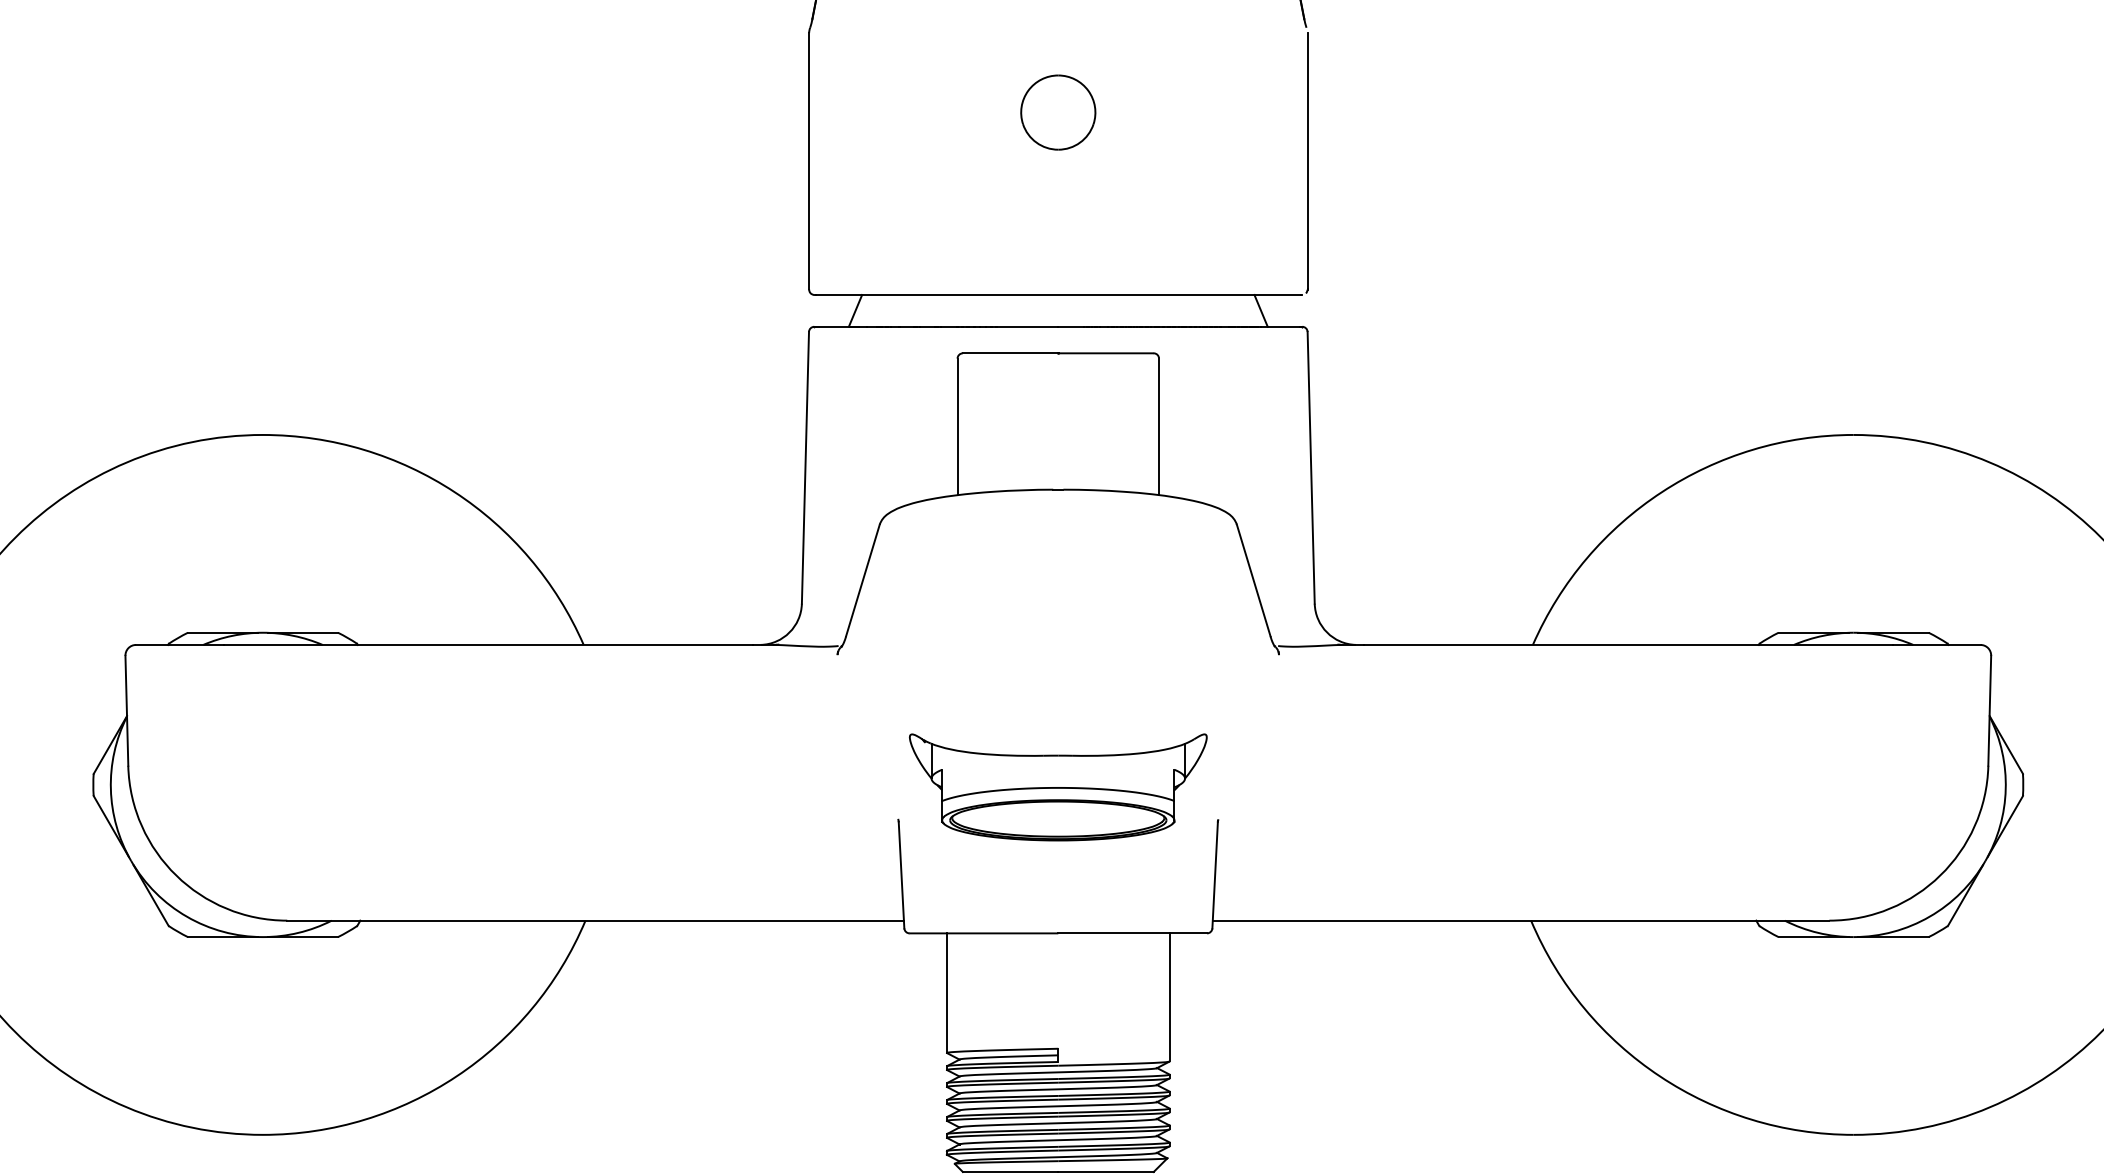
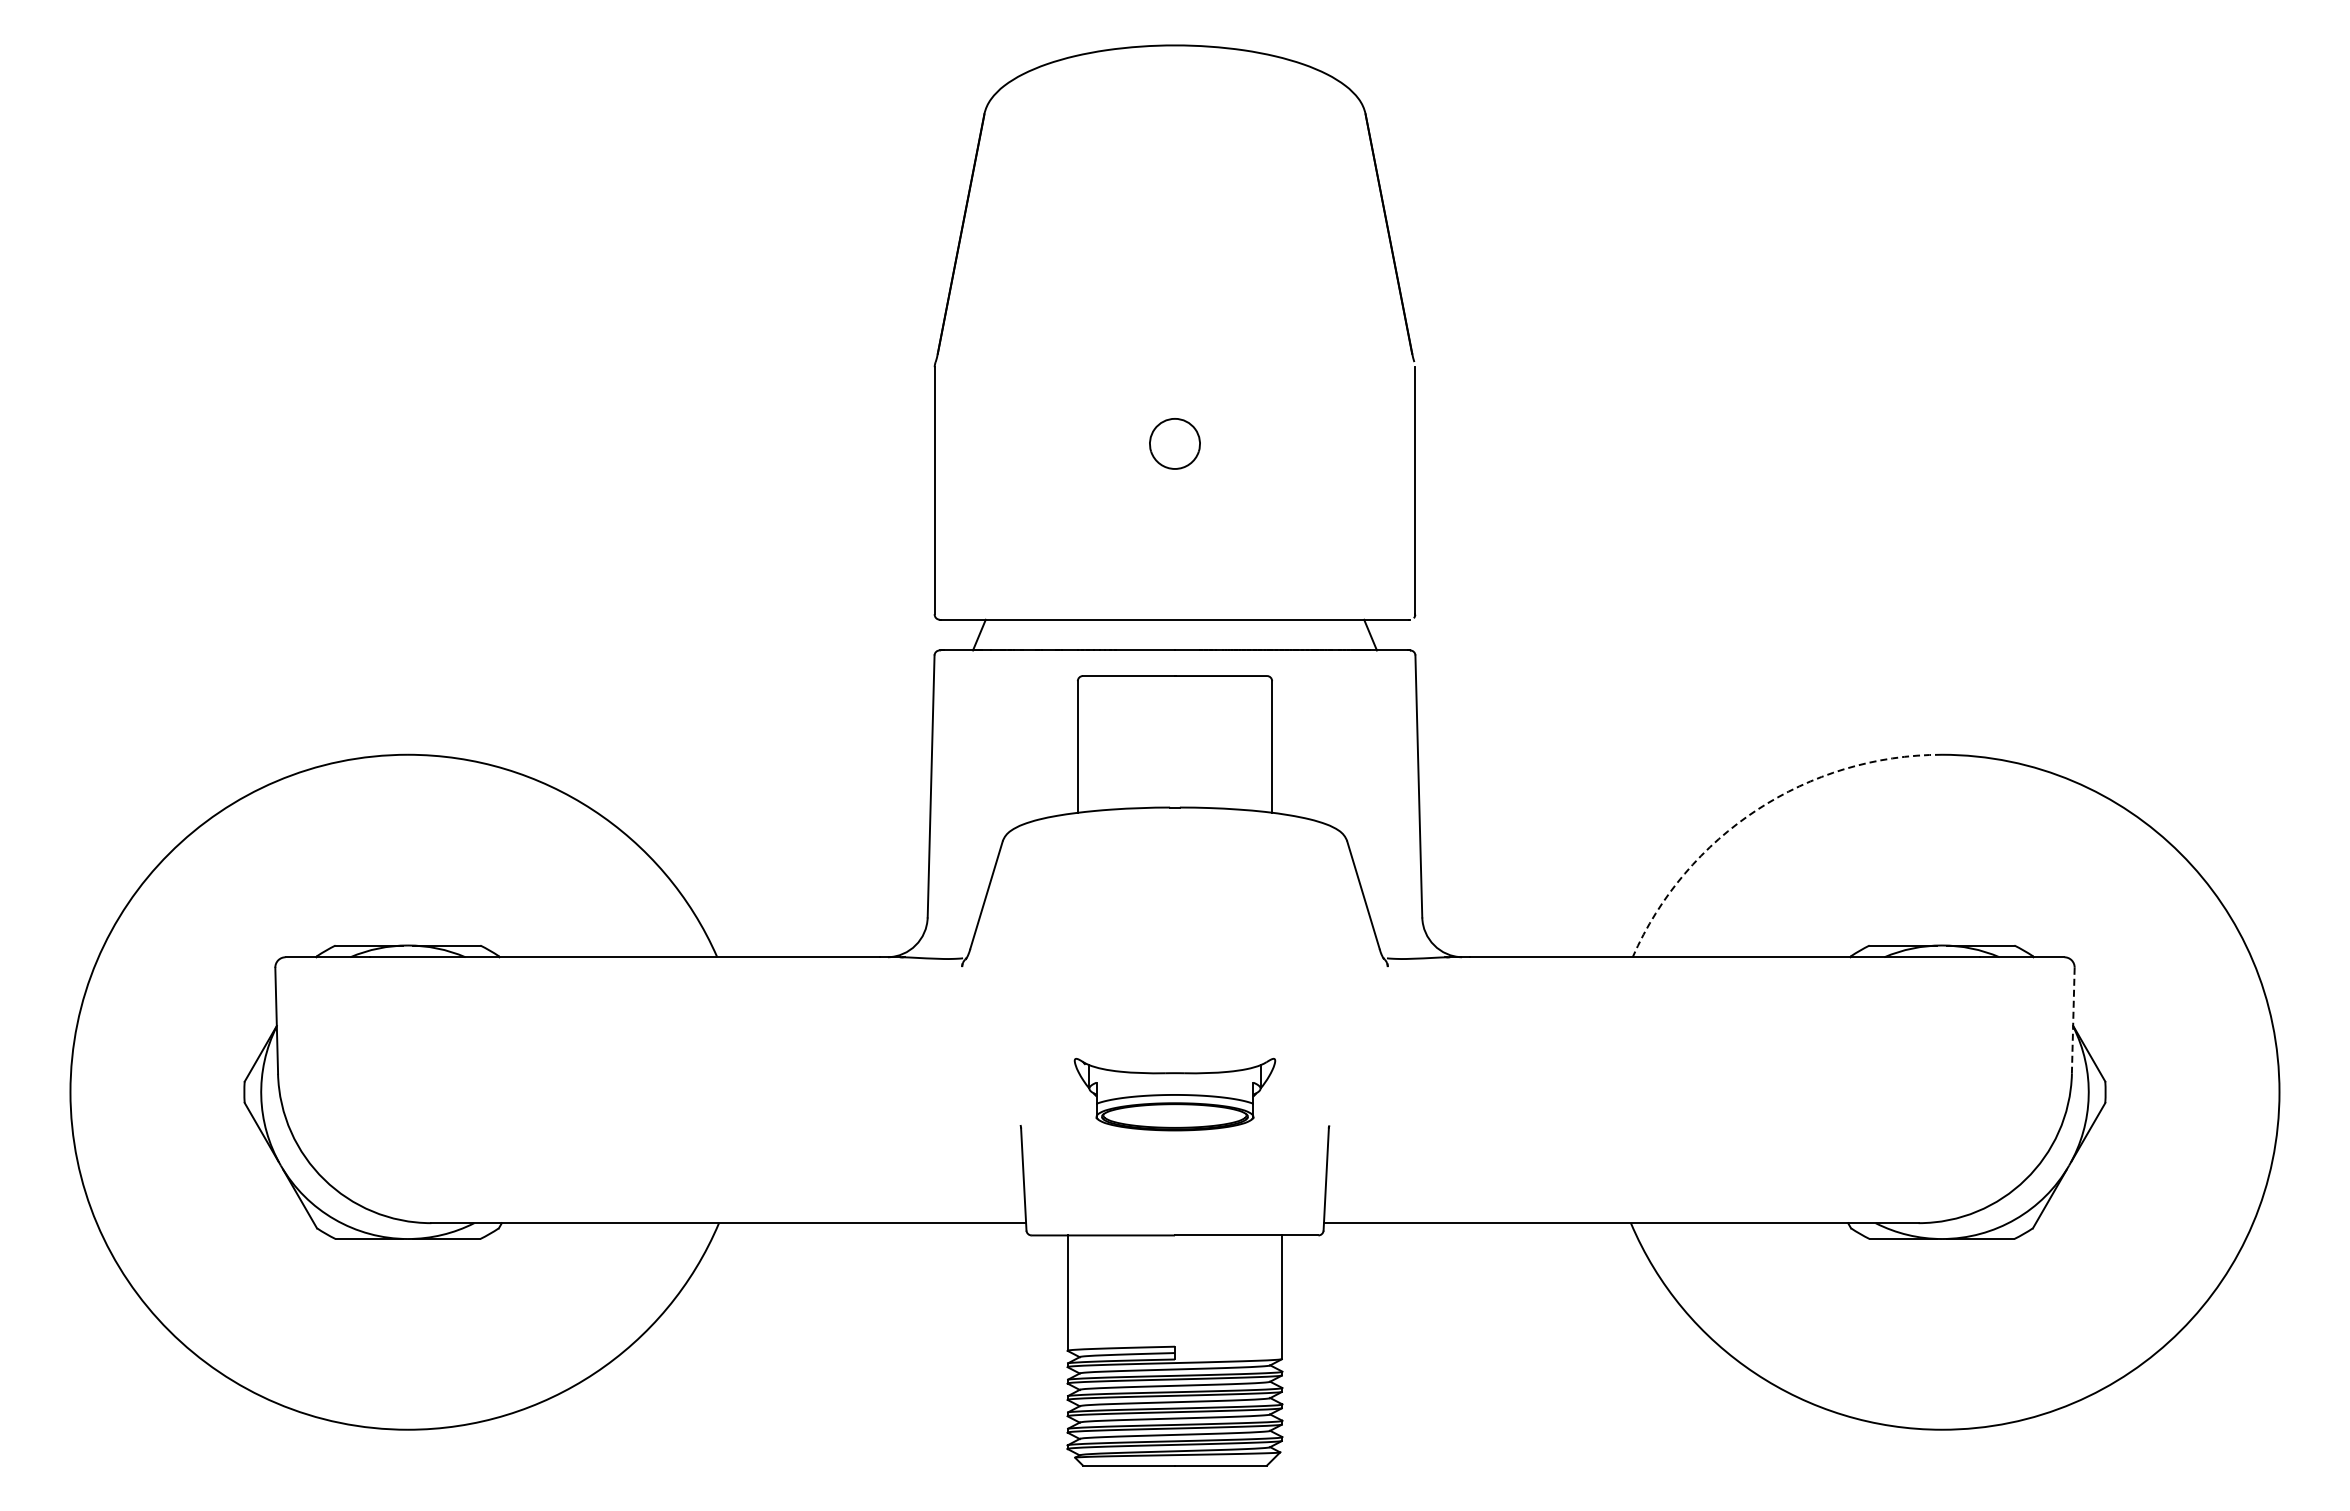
part: (1057, 112) -> (1174, 443), size x0.7
arc: (1662, 491) -> (1757, 809), solid -> dashed
line: (1989, 710) -> (2073, 1020), solid -> dashed
part: (1057, 787) -> (1174, 1094), size x0.7

